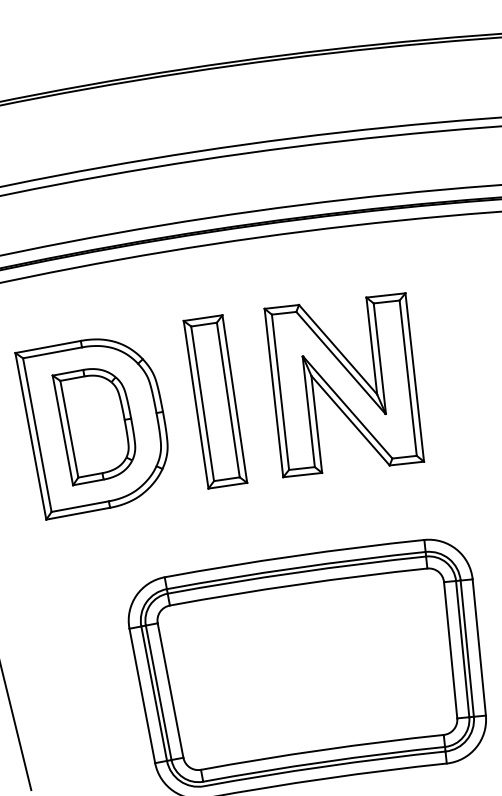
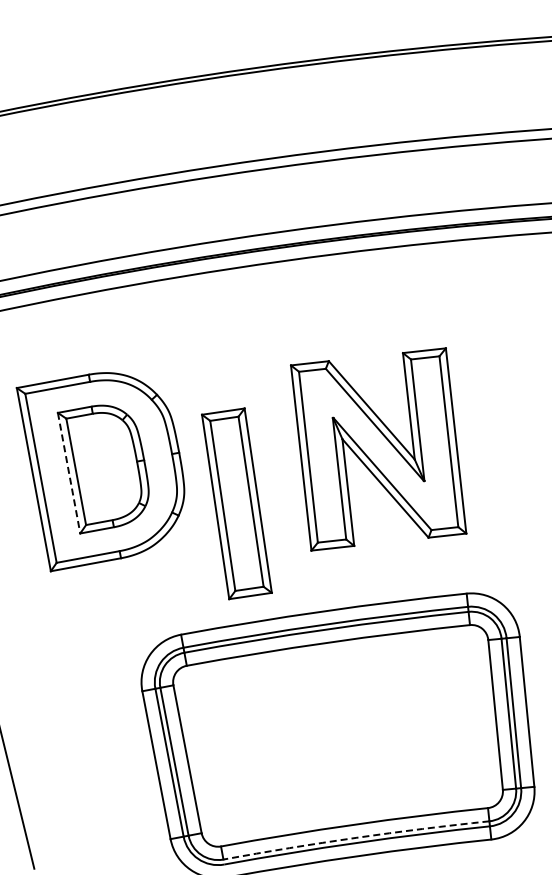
part: (344, 385) -> (378, 449), moved
part: (215, 401) -> (236, 503), moved
line: (63, 430) -> (69, 473), solid -> dashed
arc: (324, 761) -> (356, 837), solid -> dashed

